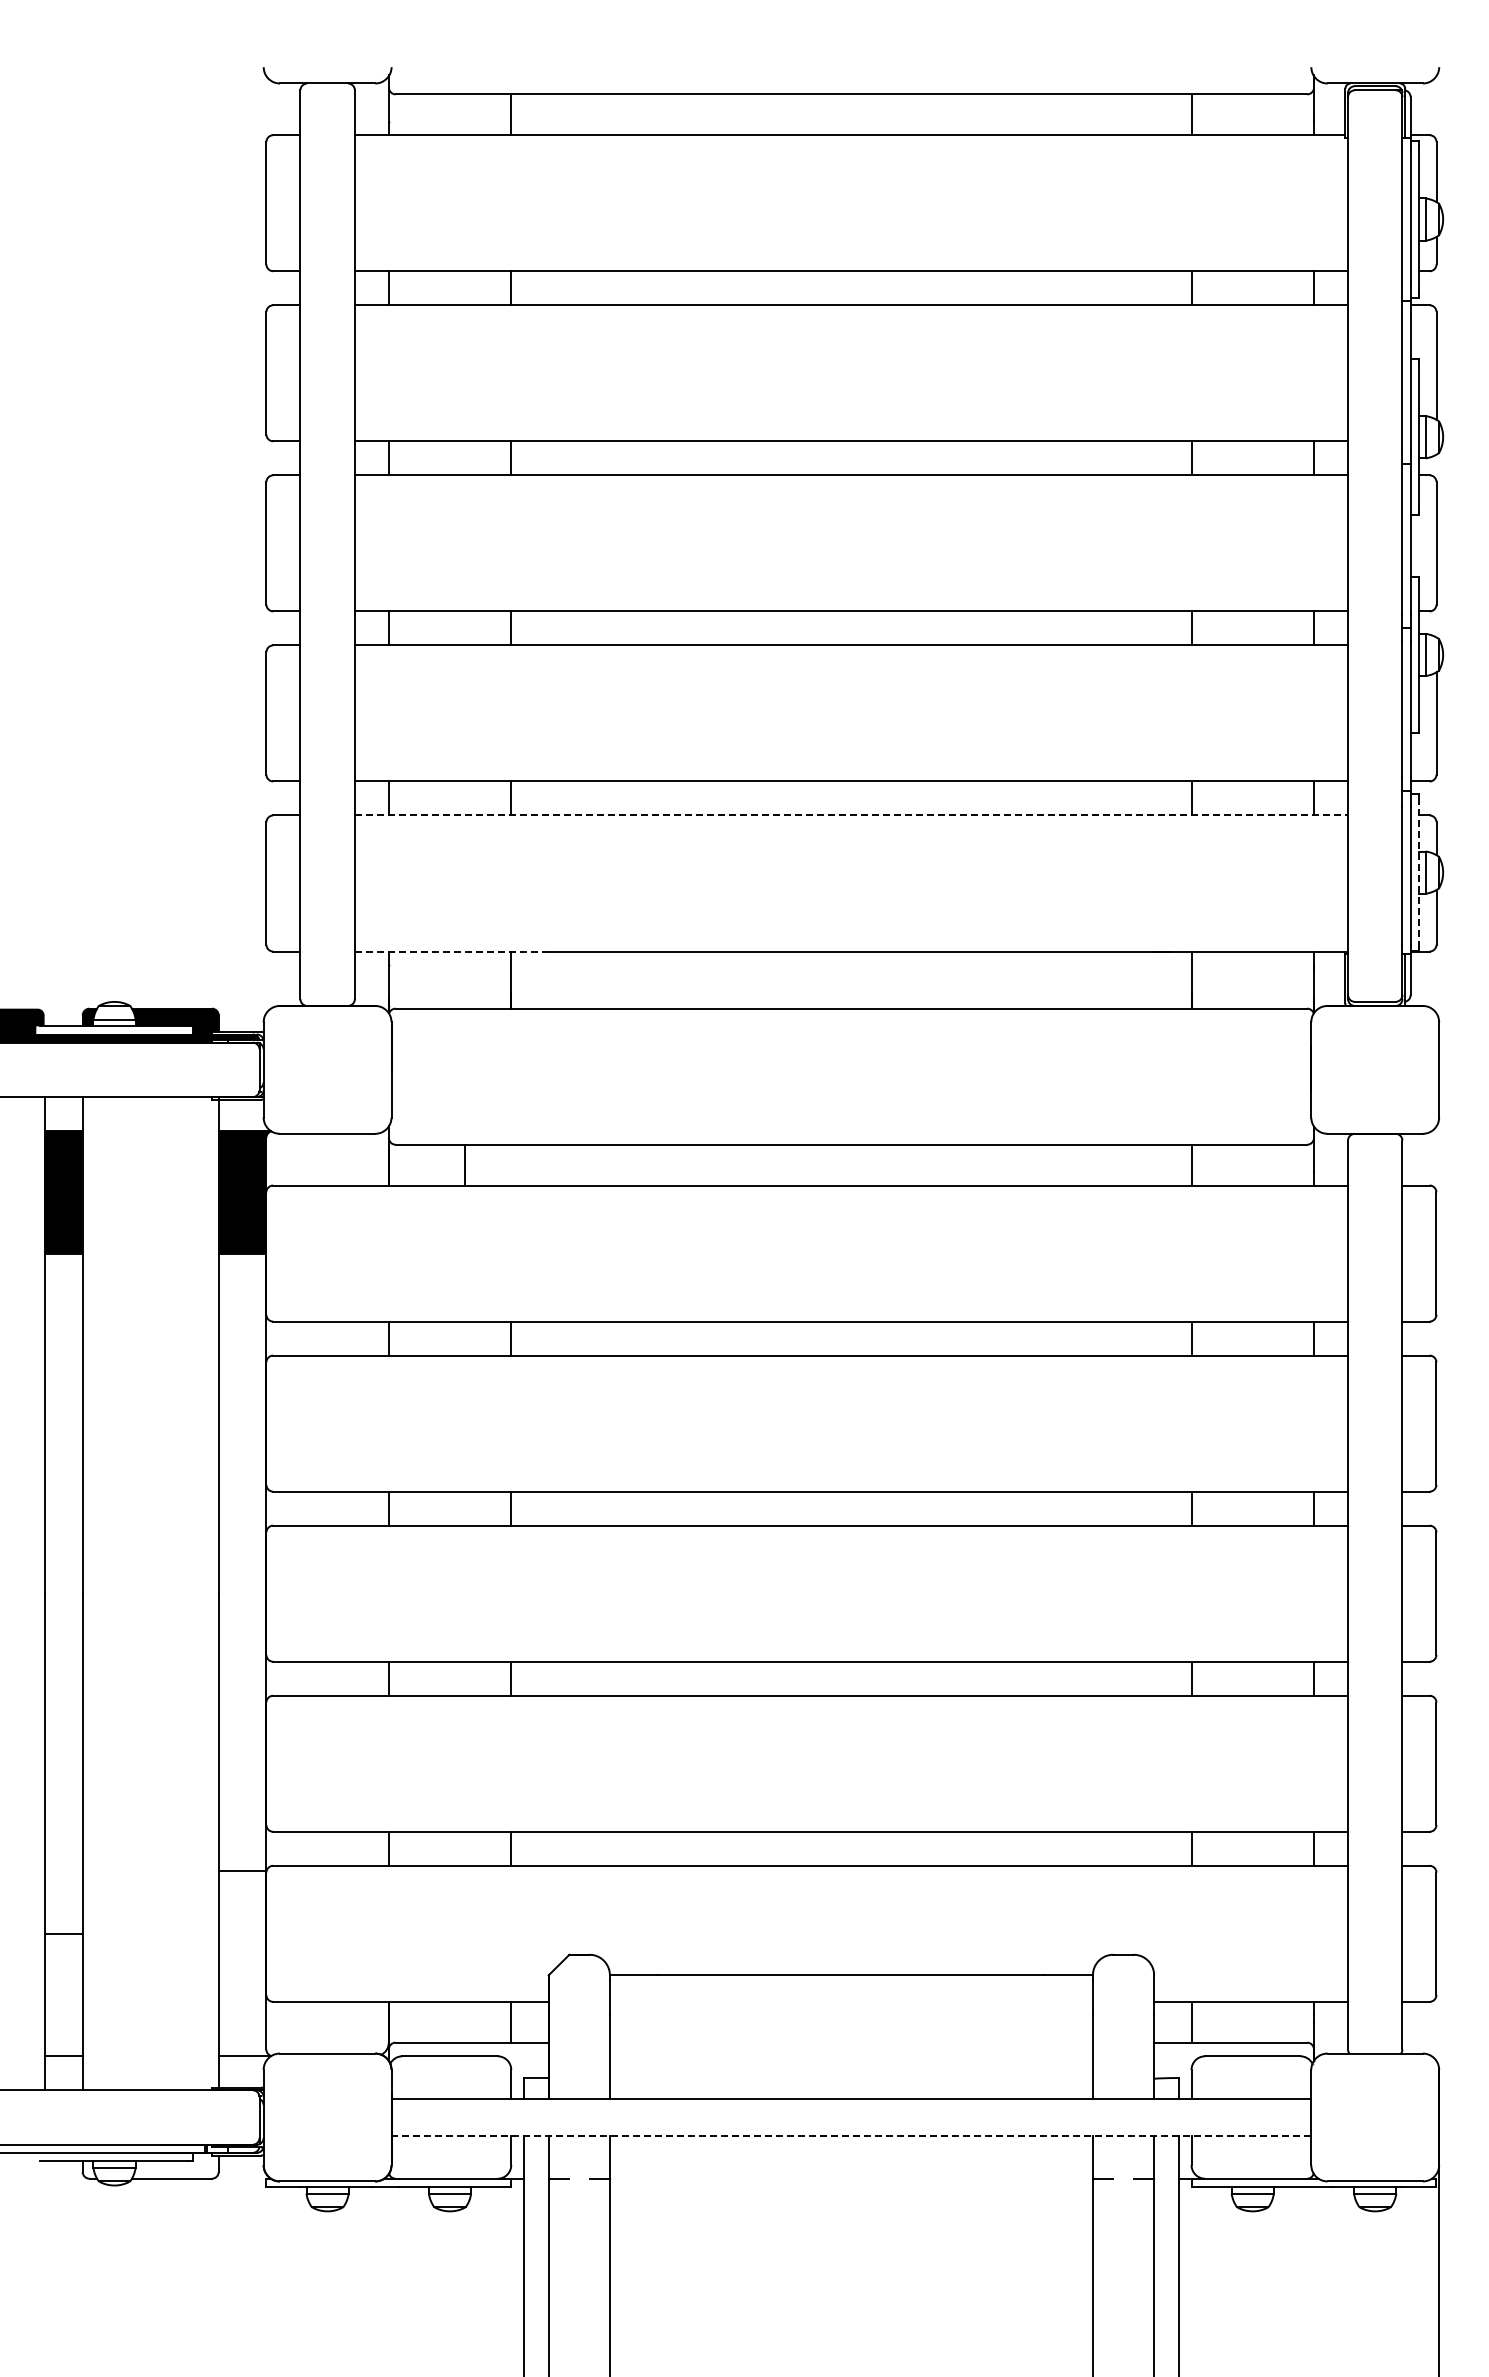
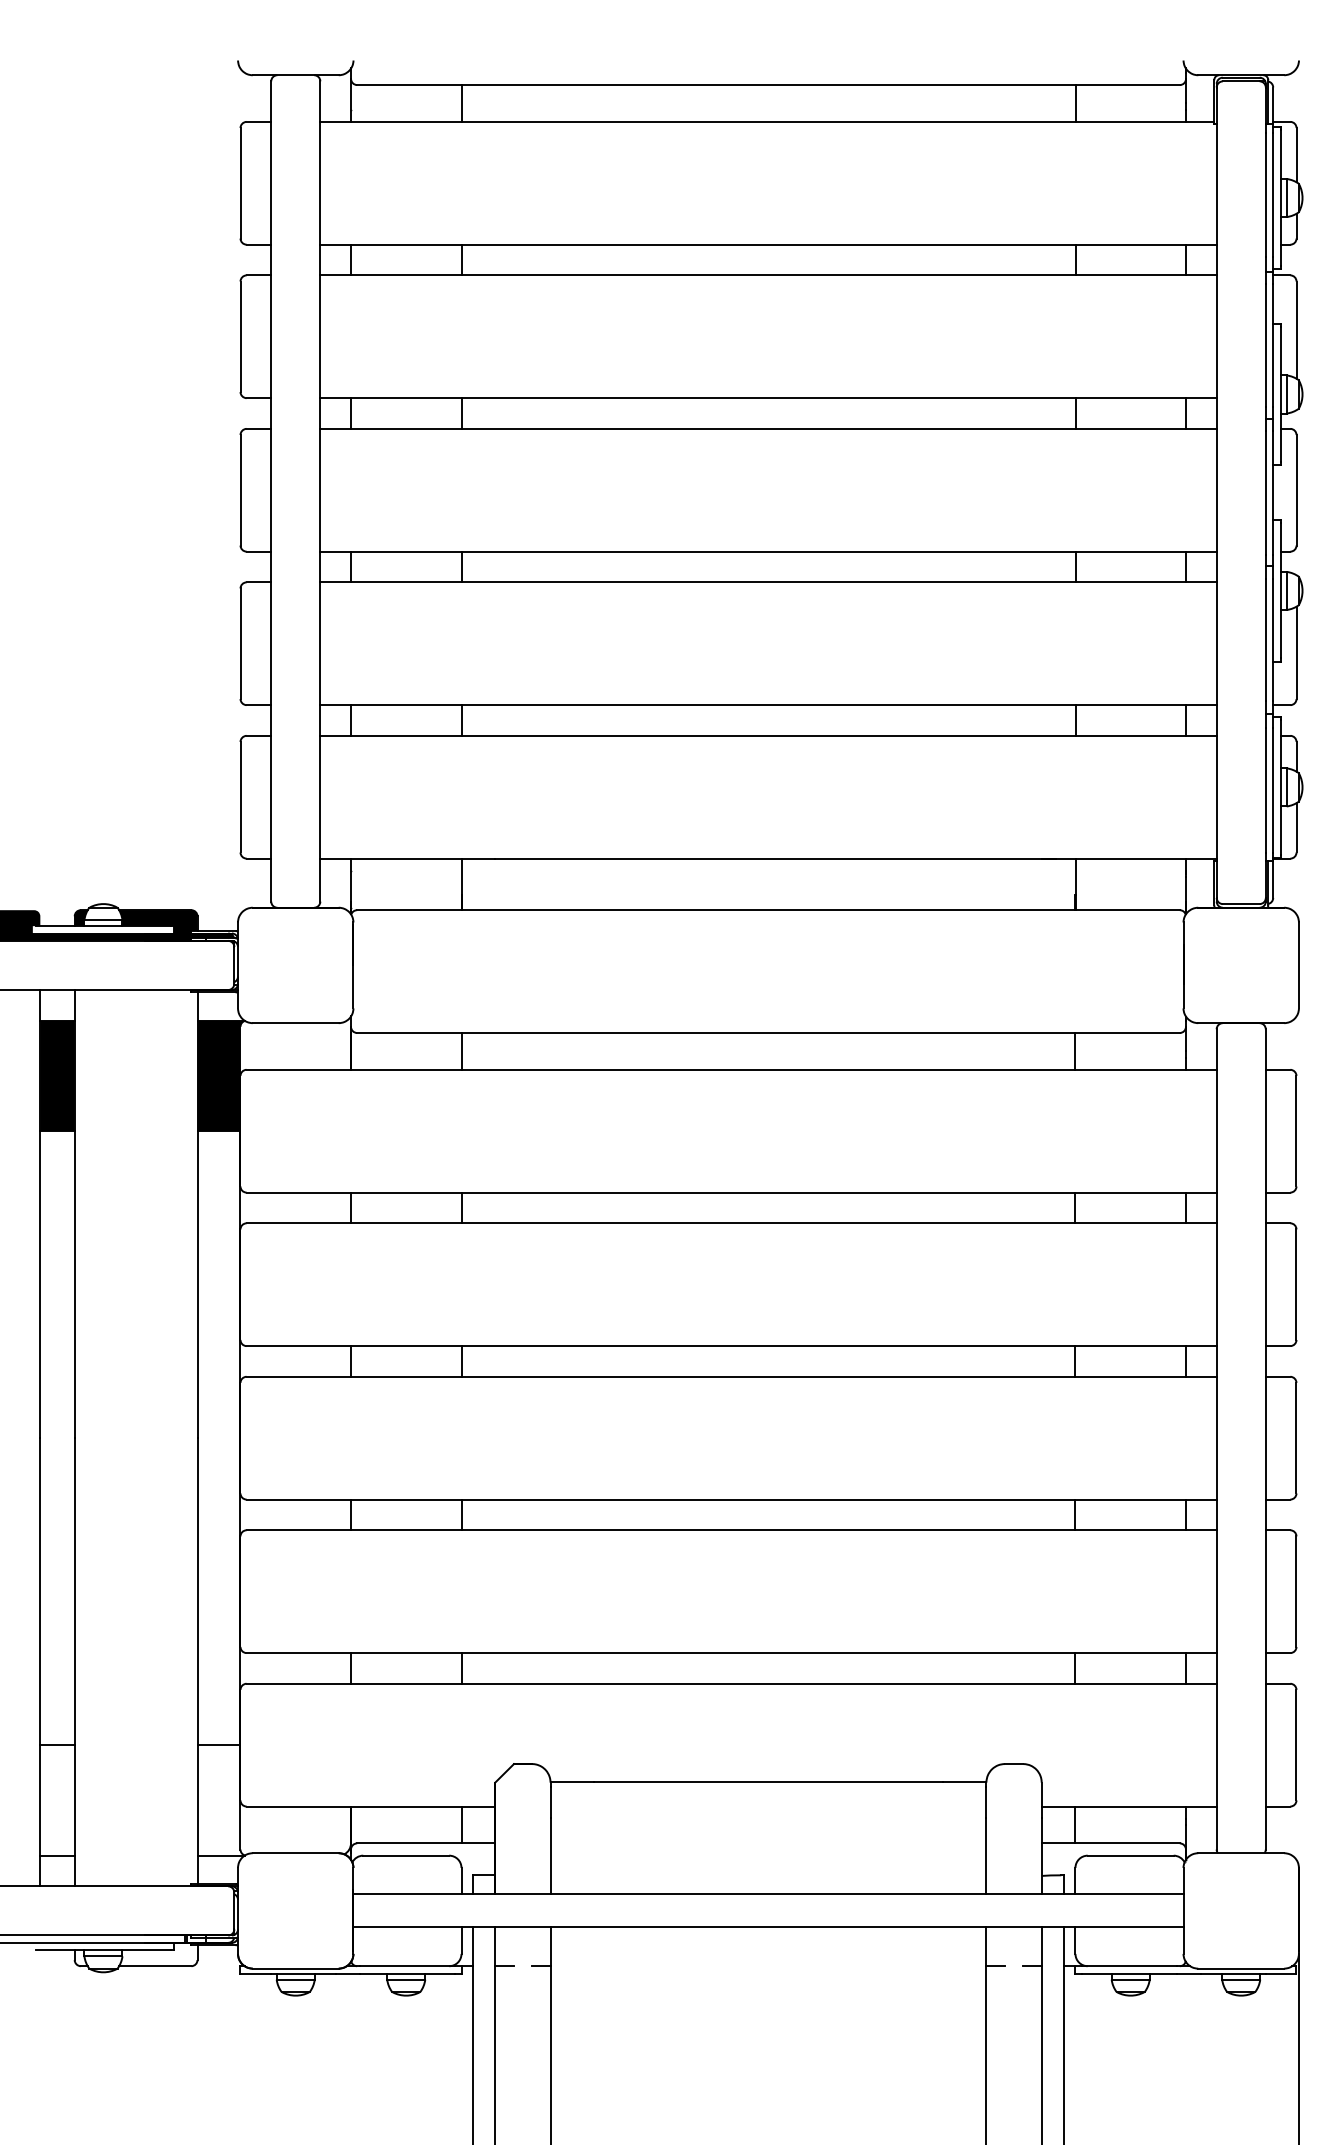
line: (851, 815) -> (768, 735), dashed -> solid
line: (1418, 872) -> (1280, 787), dashed -> solid
line: (451, 951) -> (407, 858), dashed -> solid
line: (465, 1164) -> (461, 1050), moved
line: (242, 1870) -> (218, 1744), moved
line: (851, 2135) -> (768, 1927), dashed -> solid

